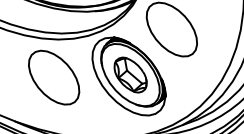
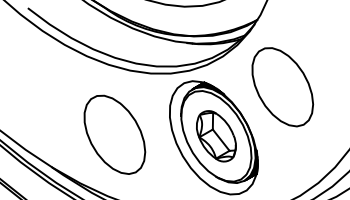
part: (53, 77) -> (114, 134), moved

